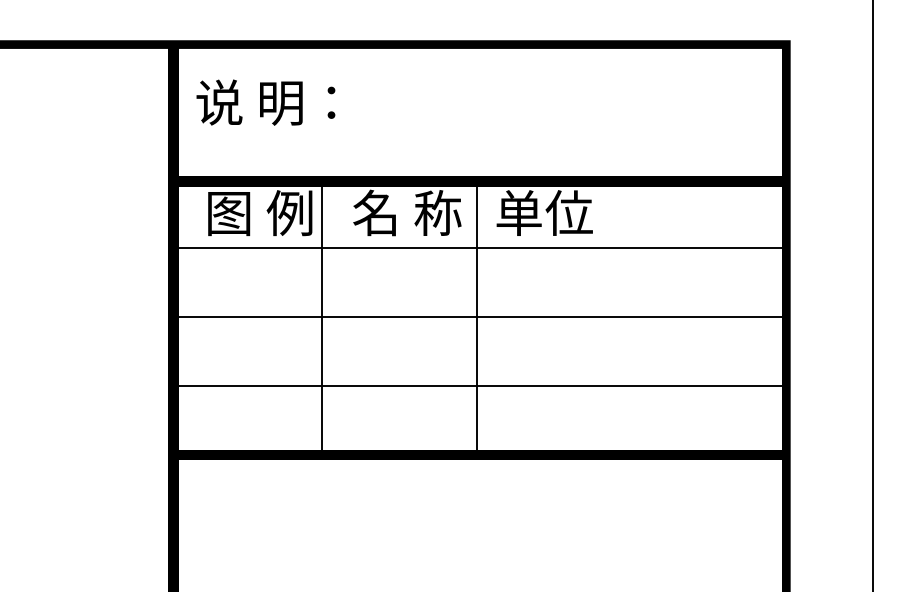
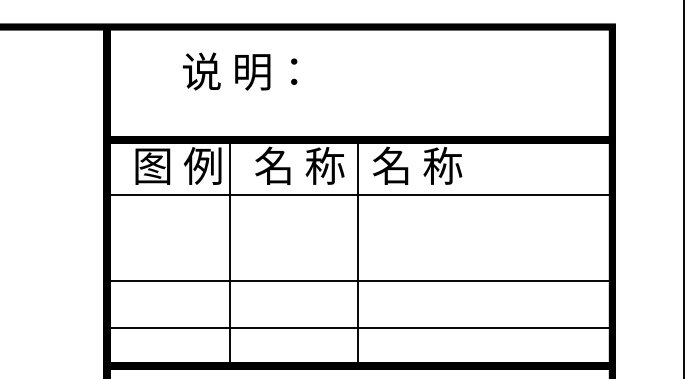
text: (265, 102) -> (239, 71), moved
text: (549, 212) -> (417, 165), 单位 -> 名 称
line: (479, 316) -> (359, 280), moved
line: (479, 386) -> (359, 327), moved

